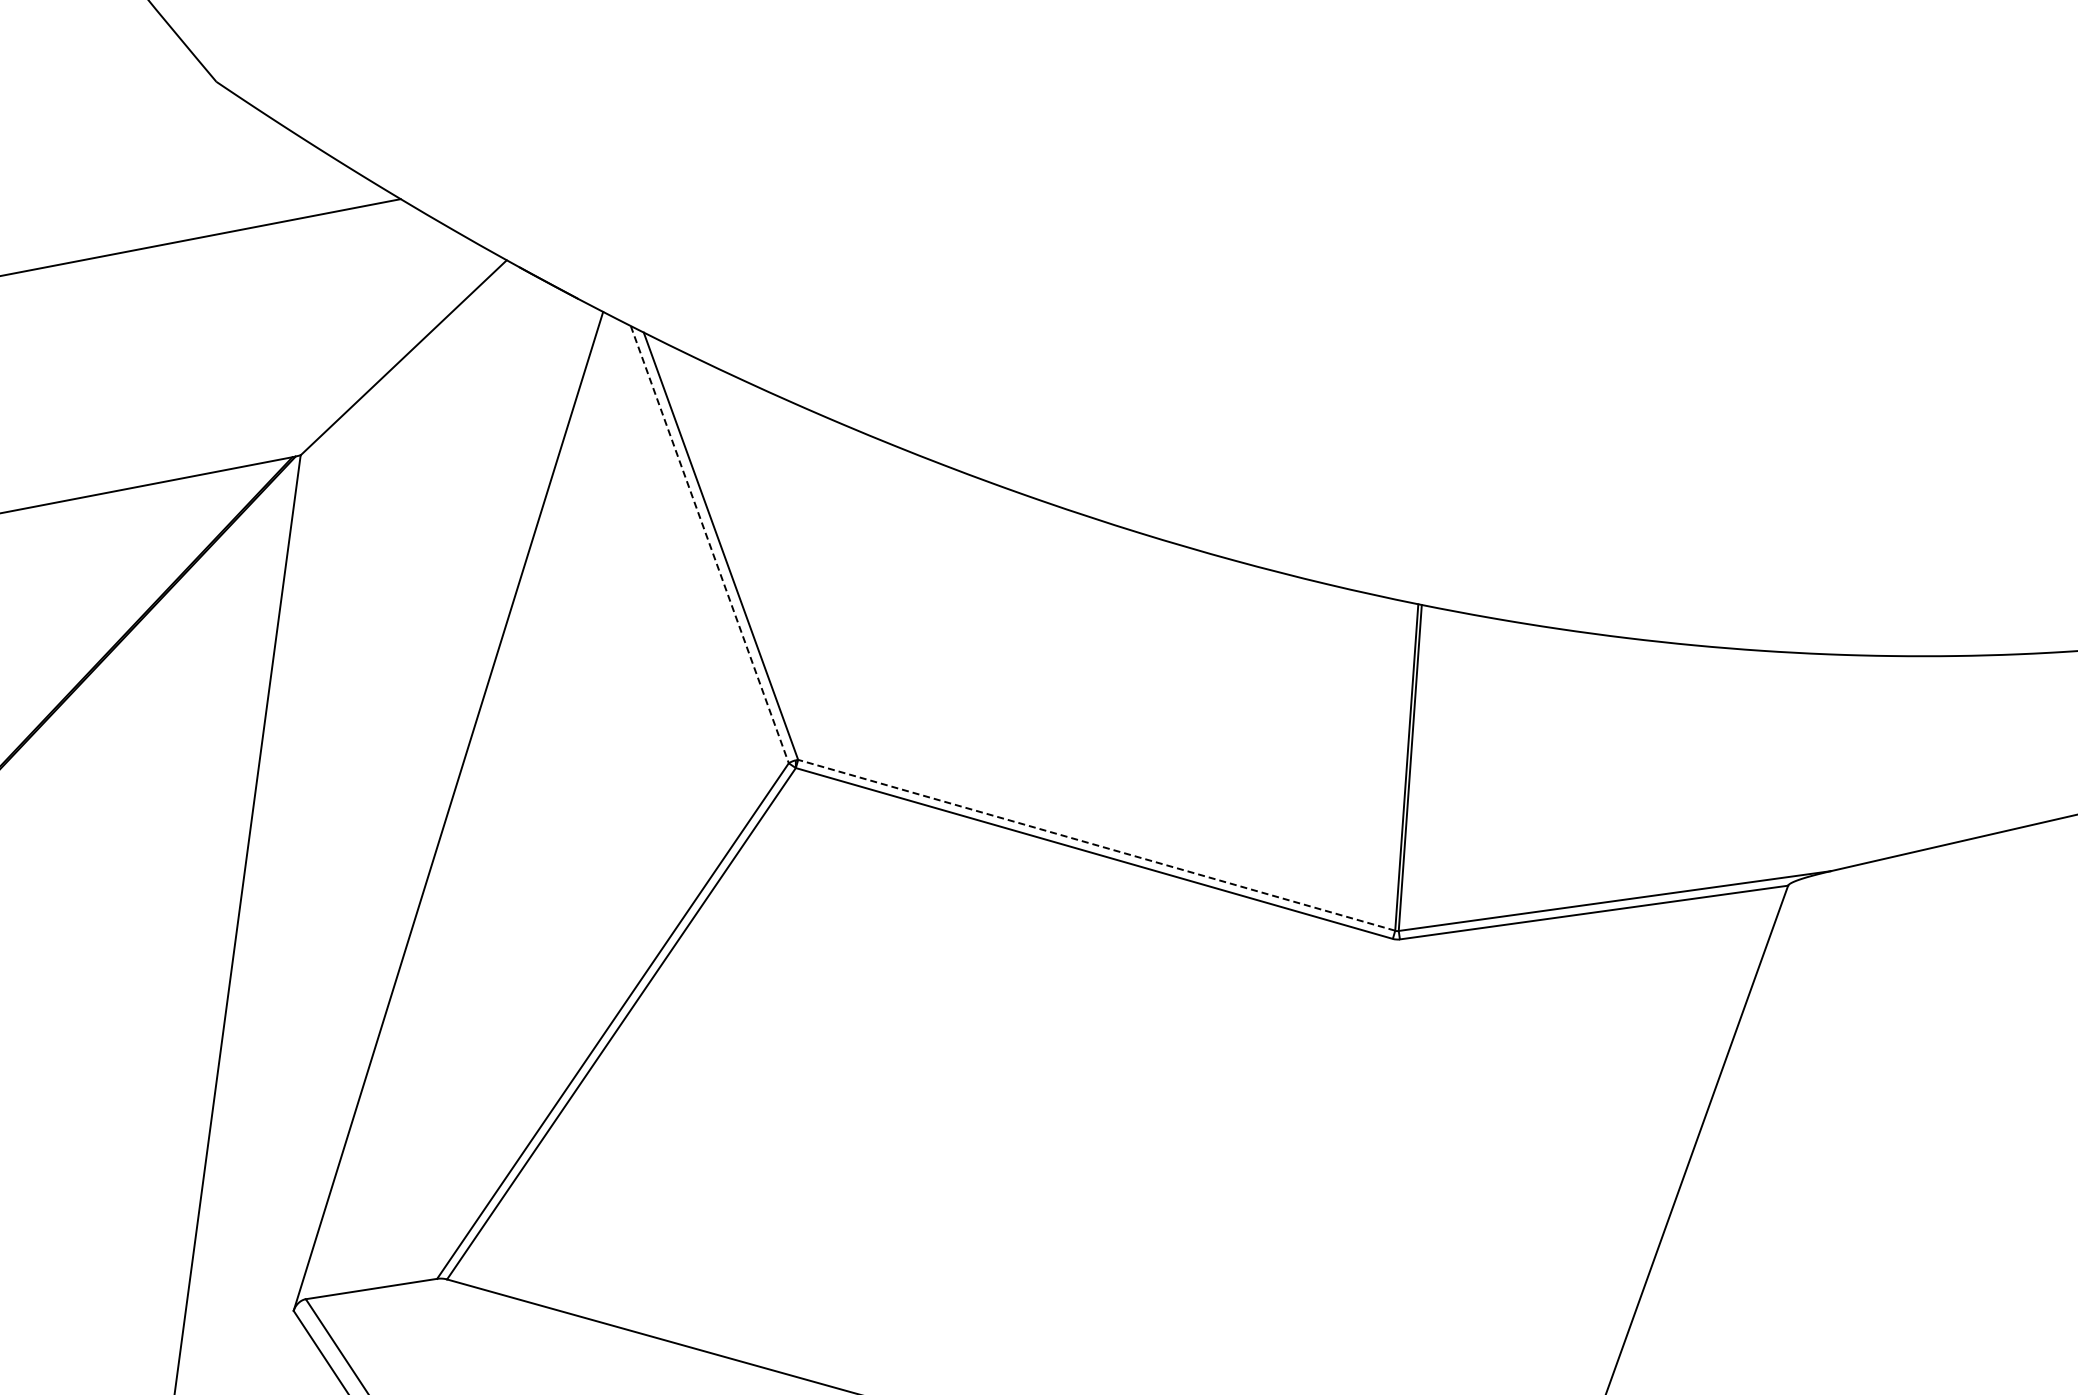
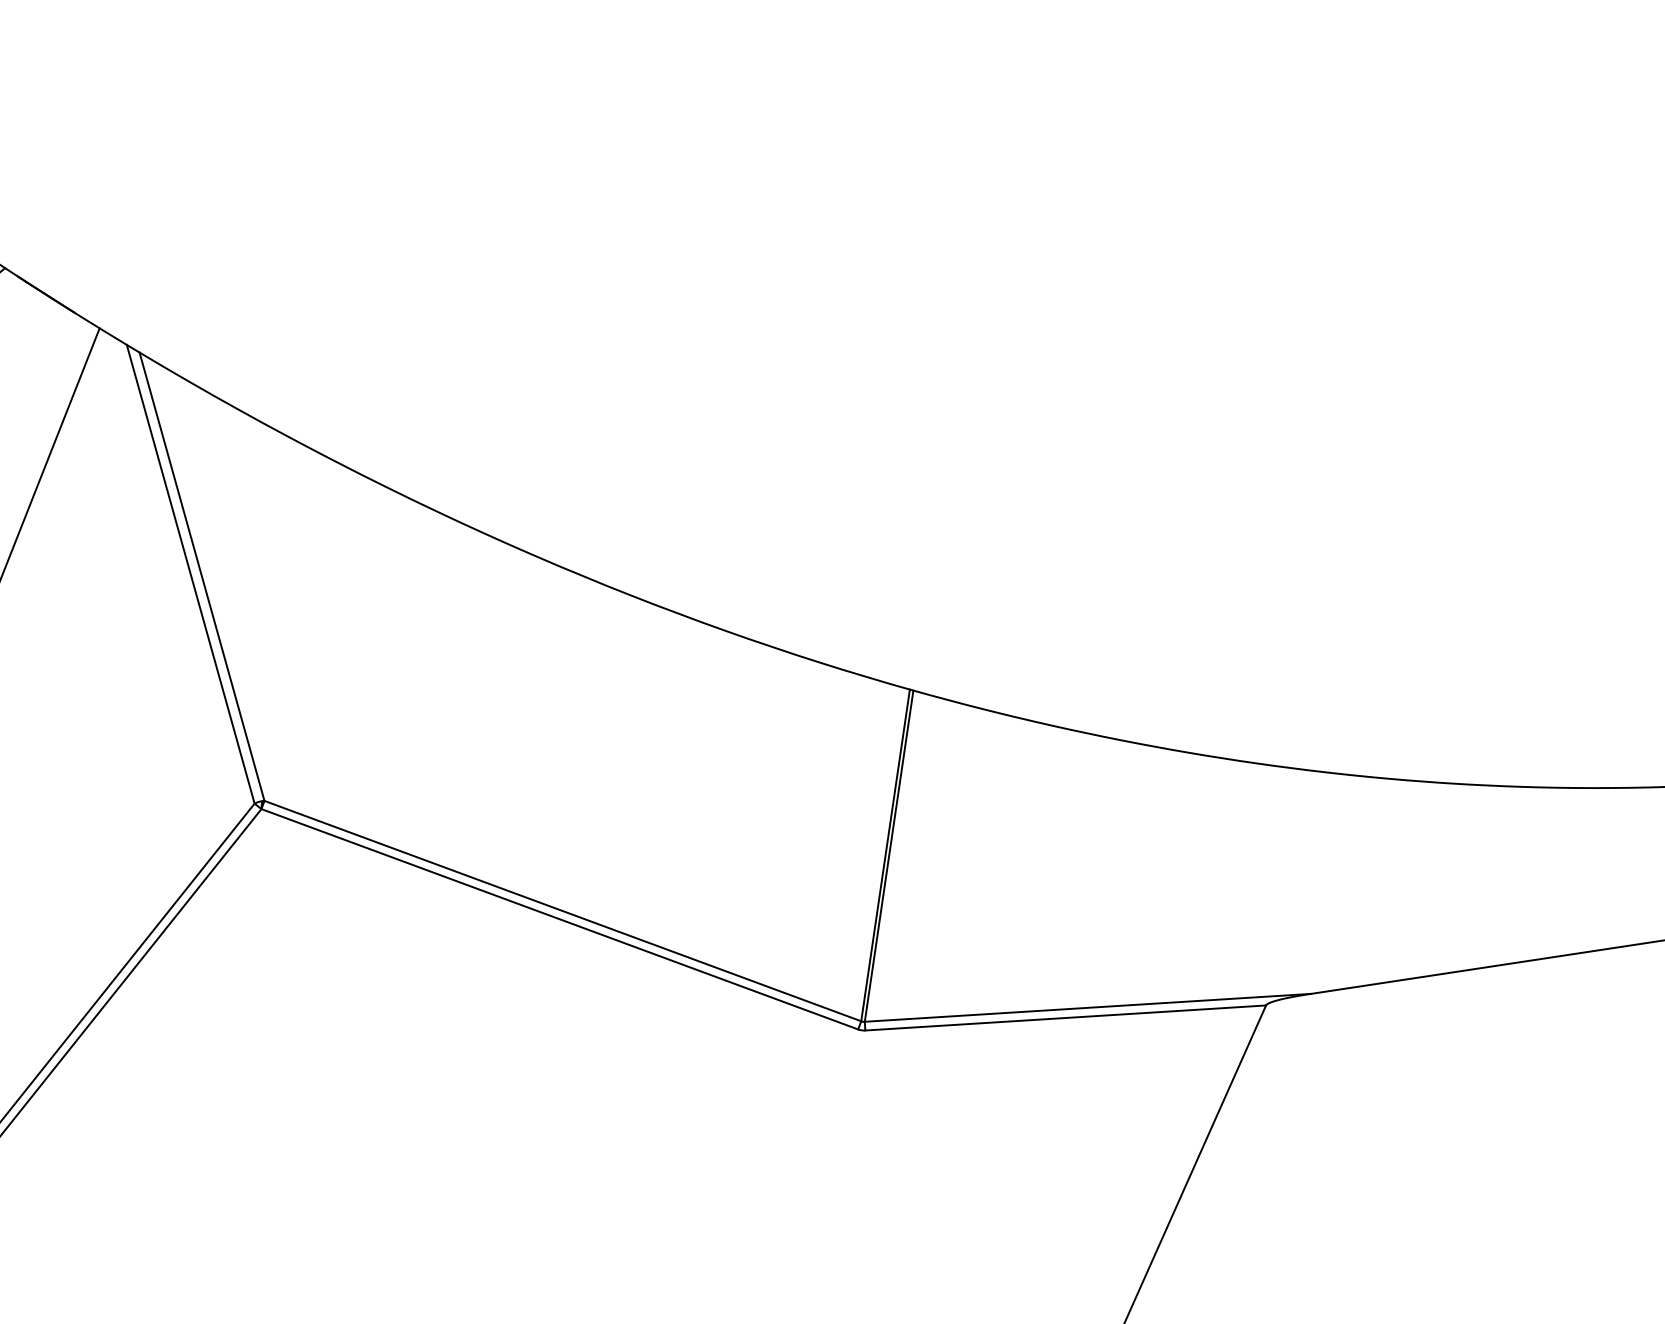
line: (709, 545) -> (190, 575), dashed -> solid
line: (1096, 845) -> (562, 911), dashed -> solid

